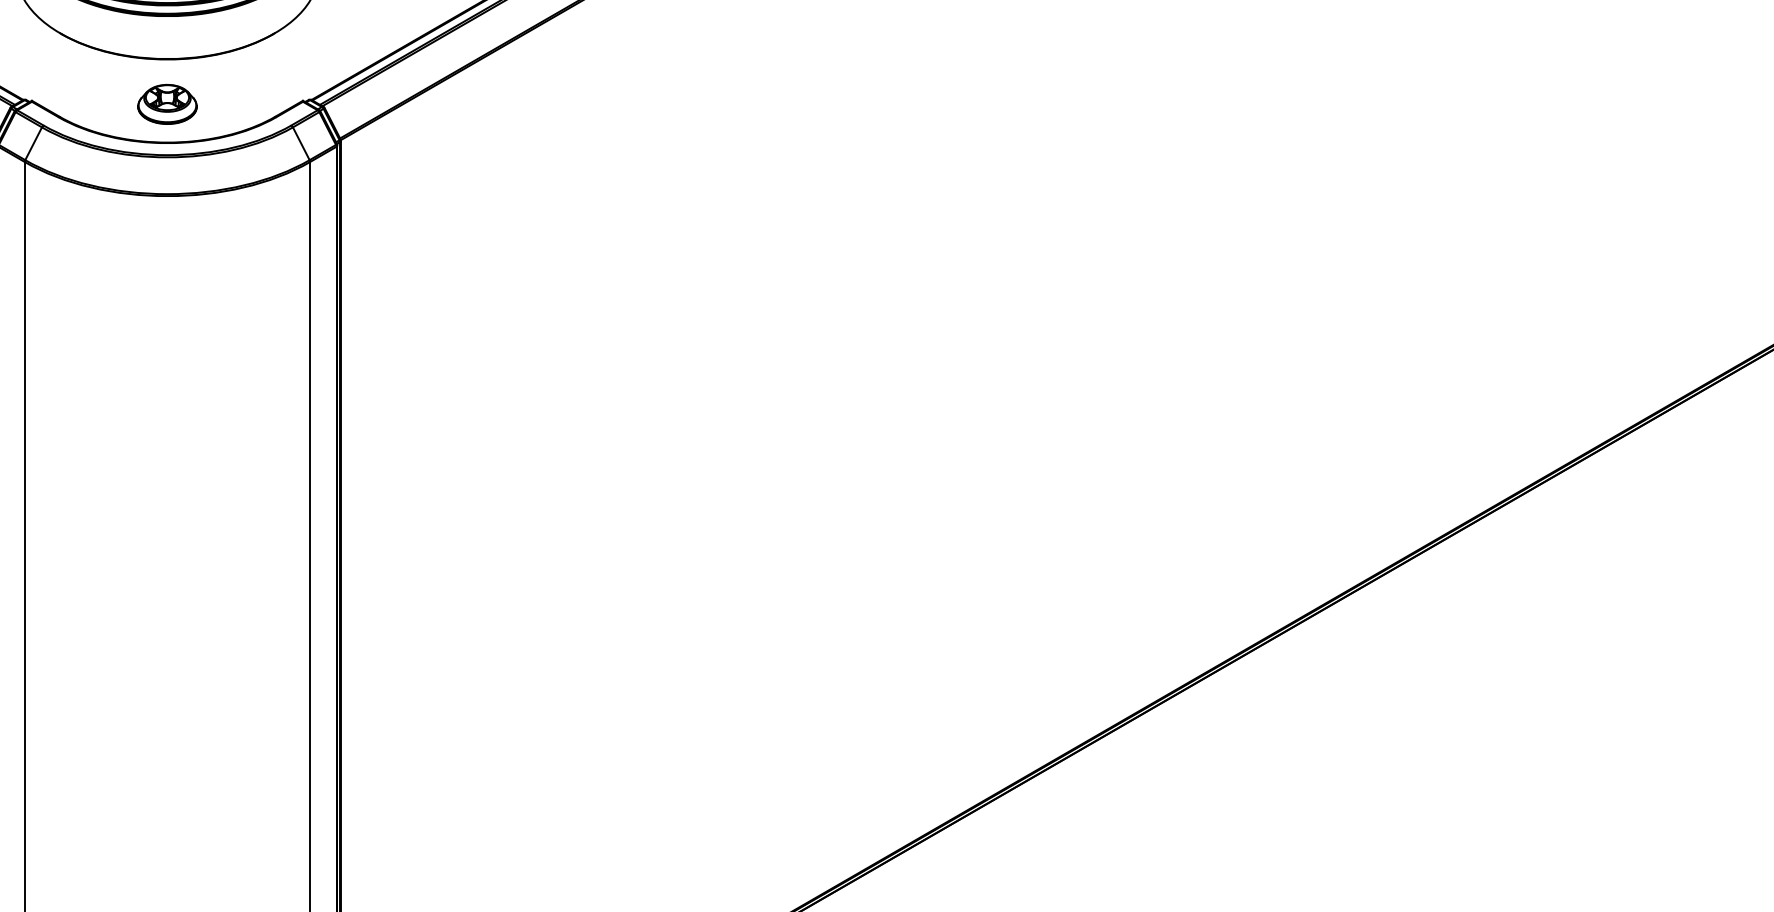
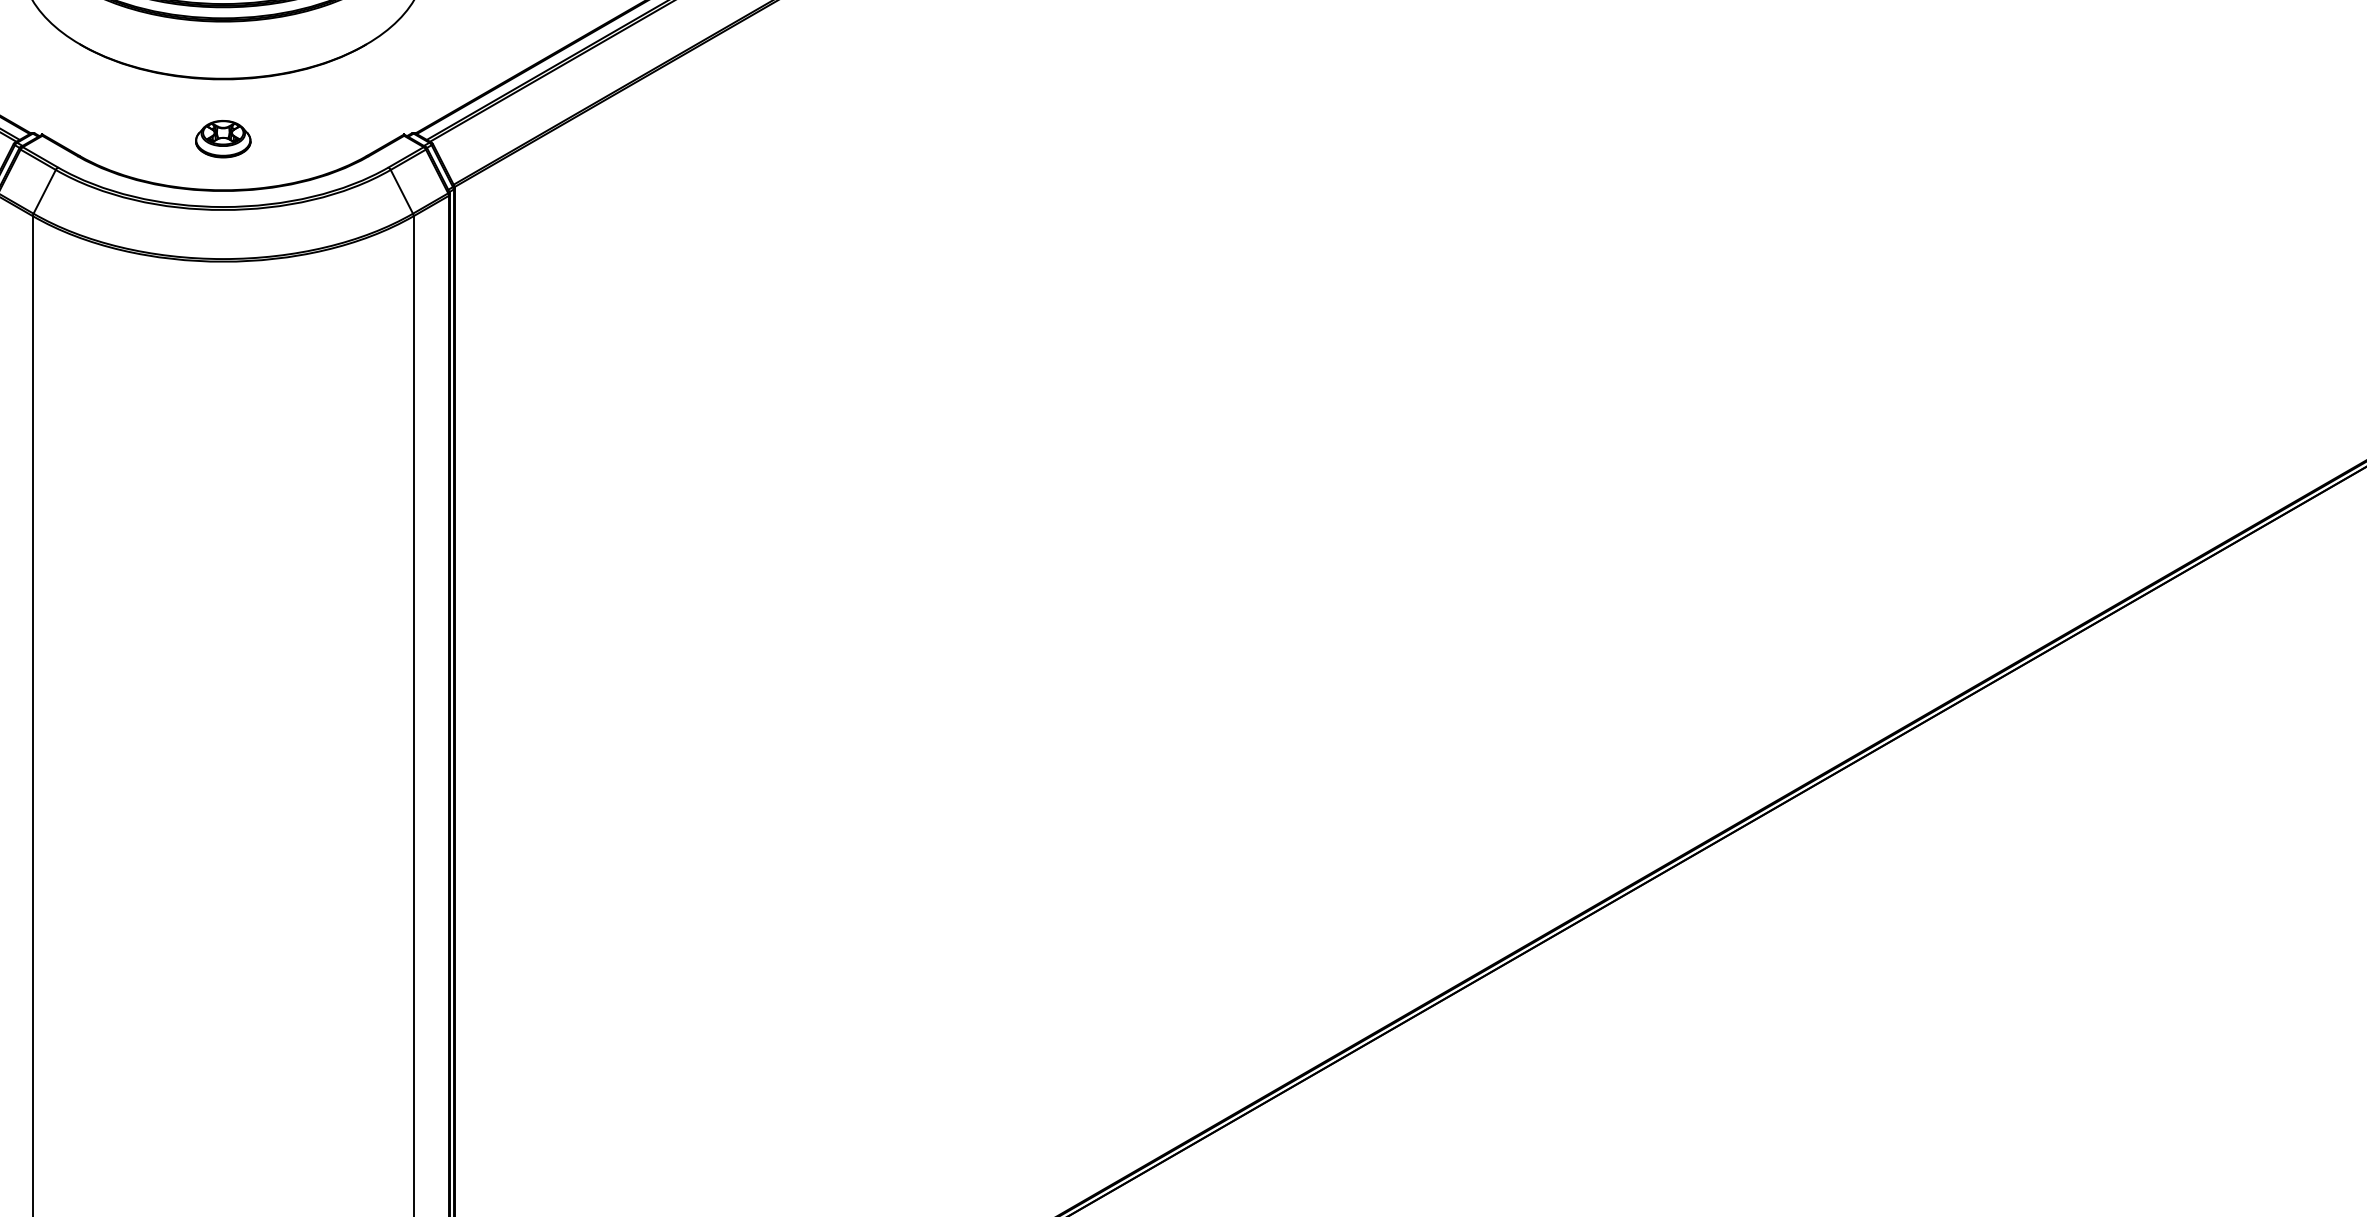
part: (167, 103) -> (223, 138), size x0.7

